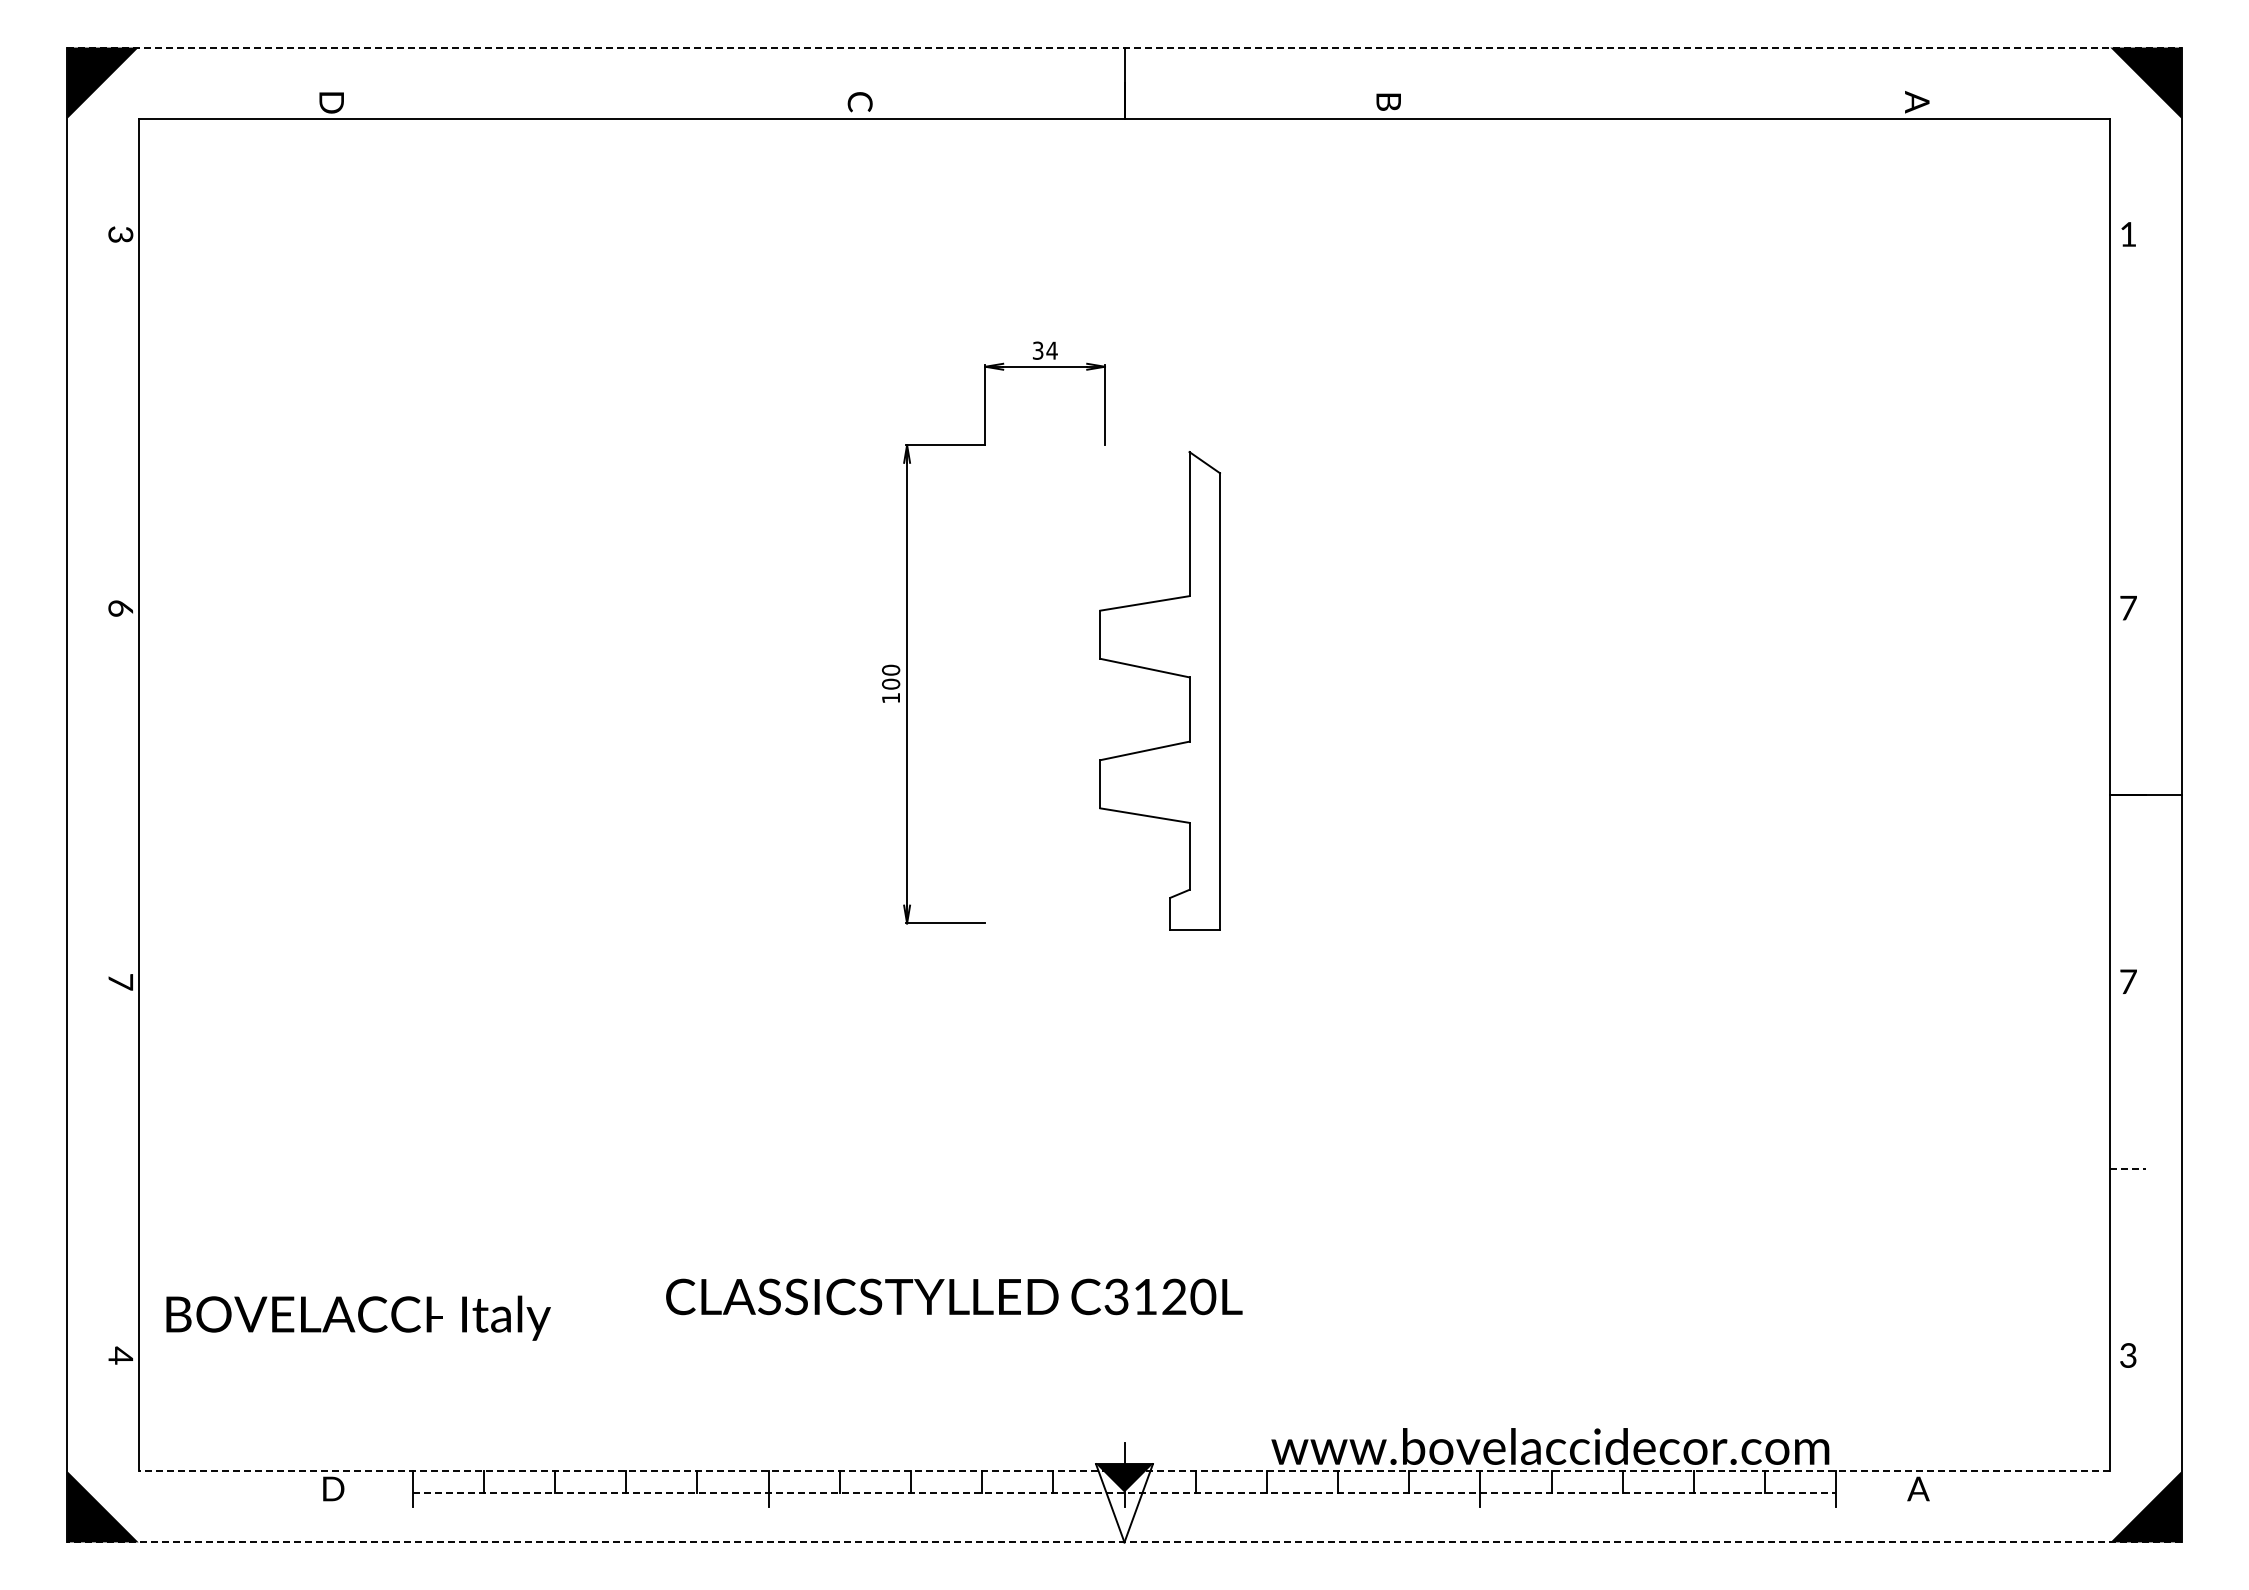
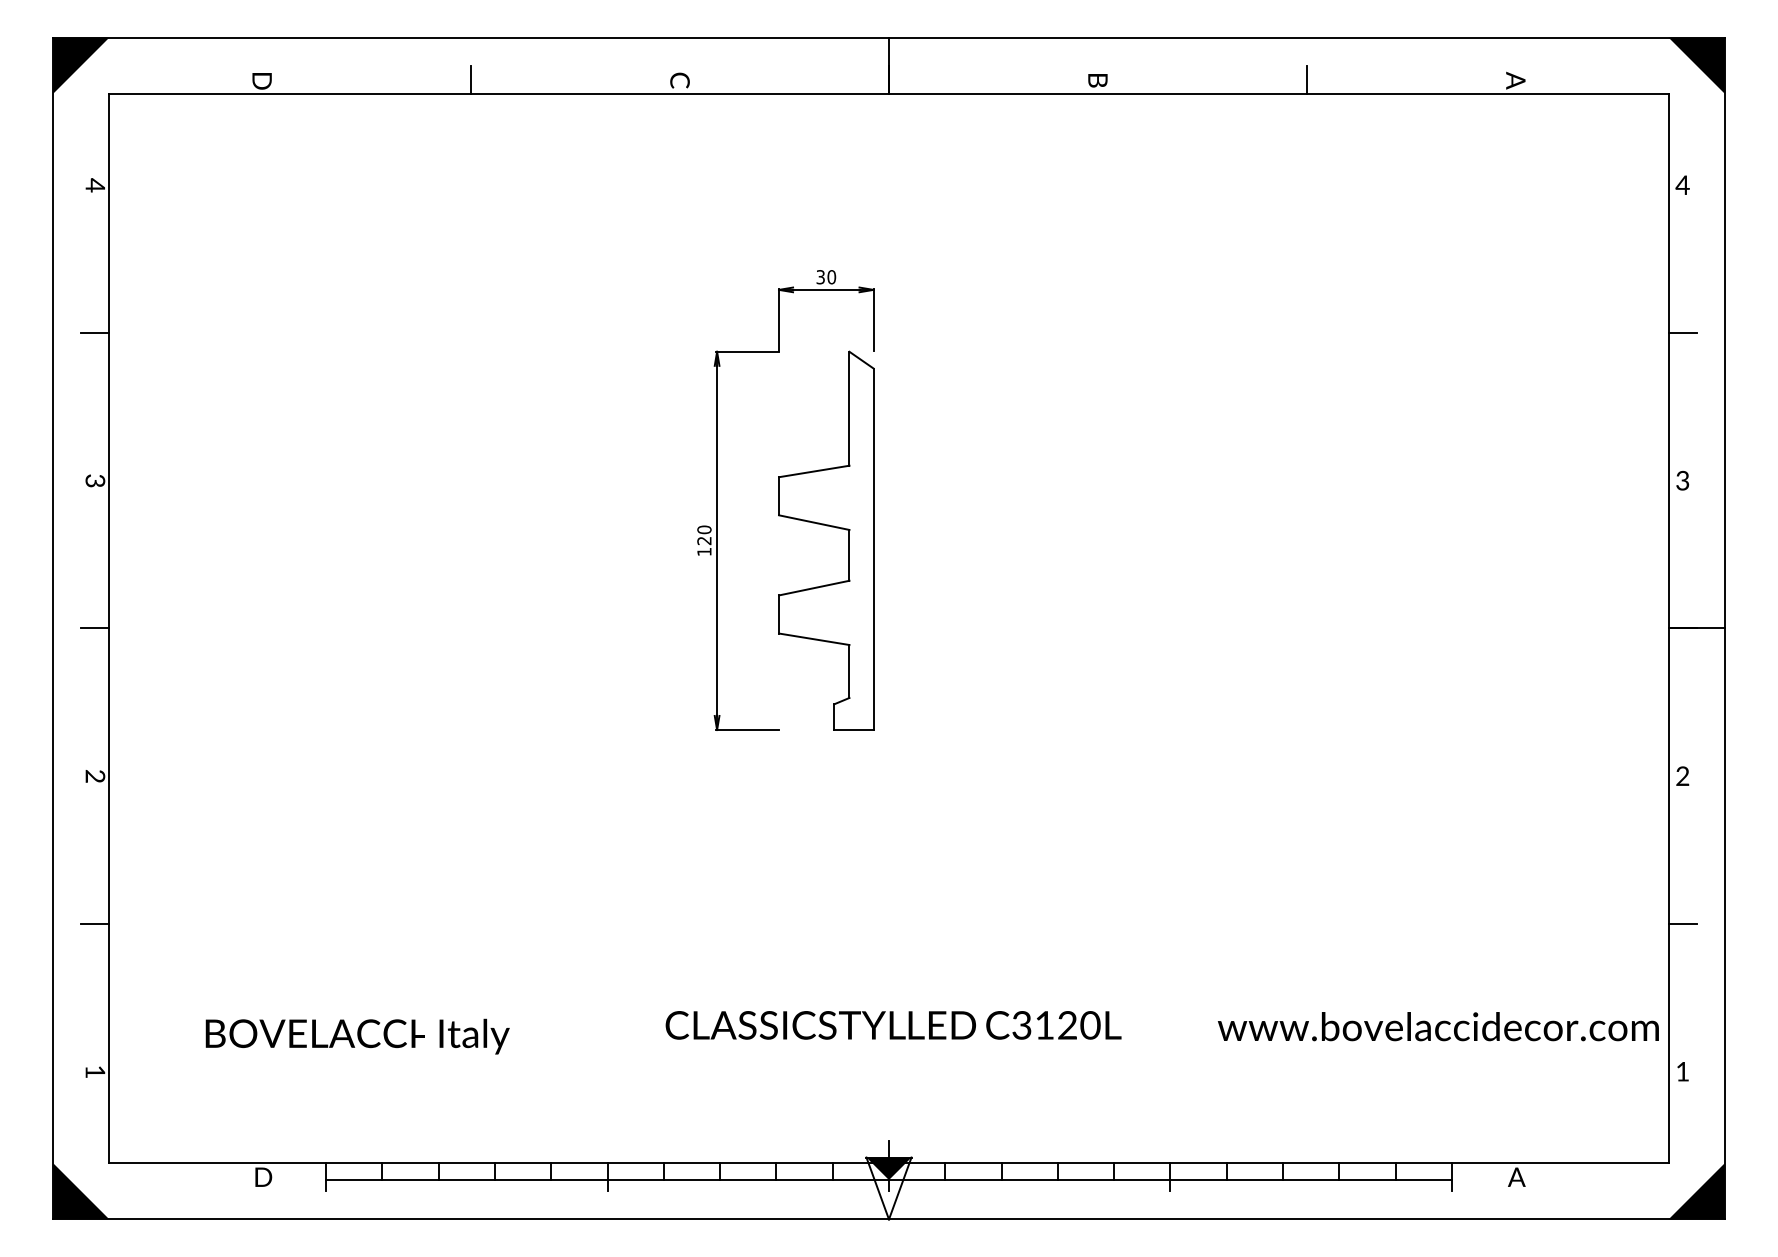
line: (1124, 47) -> (889, 37), dashed -> solid
line: (595, 100) -> (470, 79), added
line: (1653, 100) -> (1307, 79), added
text: (120, 234) -> (95, 185), 3 -> 4
text: (2128, 234) -> (1682, 185), 1 -> 4
text: (1051, 350) -> (831, 277), 34 -> 30
line: (120, 421) -> (95, 333), added
line: (2127, 421) -> (1682, 333), added
text: (2128, 607) -> (1682, 480), 7 -> 3
text: (120, 608) -> (95, 481), 6 -> 3
part: (1164, 673) -> (829, 526), moved
text: (891, 683) -> (704, 540), 100 -> 120
line: (120, 795) -> (95, 628), added
text: (120, 981) -> (95, 775), 7 -> 2
text: (2128, 981) -> (1682, 775), 7 -> 2
line: (120, 1168) -> (95, 923), added
line: (2128, 1168) -> (1682, 923), dashed -> solid
text: (954, 1296) -> (893, 1025), moved
text: (358, 1317) -> (357, 1036), moved
text: (120, 1355) -> (95, 1071), 4 -> 1
text: (2128, 1355) -> (1682, 1071), 3 -> 1
text: (1550, 1446) -> (1438, 1026), moved
line: (1124, 1471) -> (889, 1163), dashed -> solid
line: (1124, 1492) -> (889, 1180), dashed -> solid
line: (1124, 1542) -> (889, 1219), dashed -> solid

